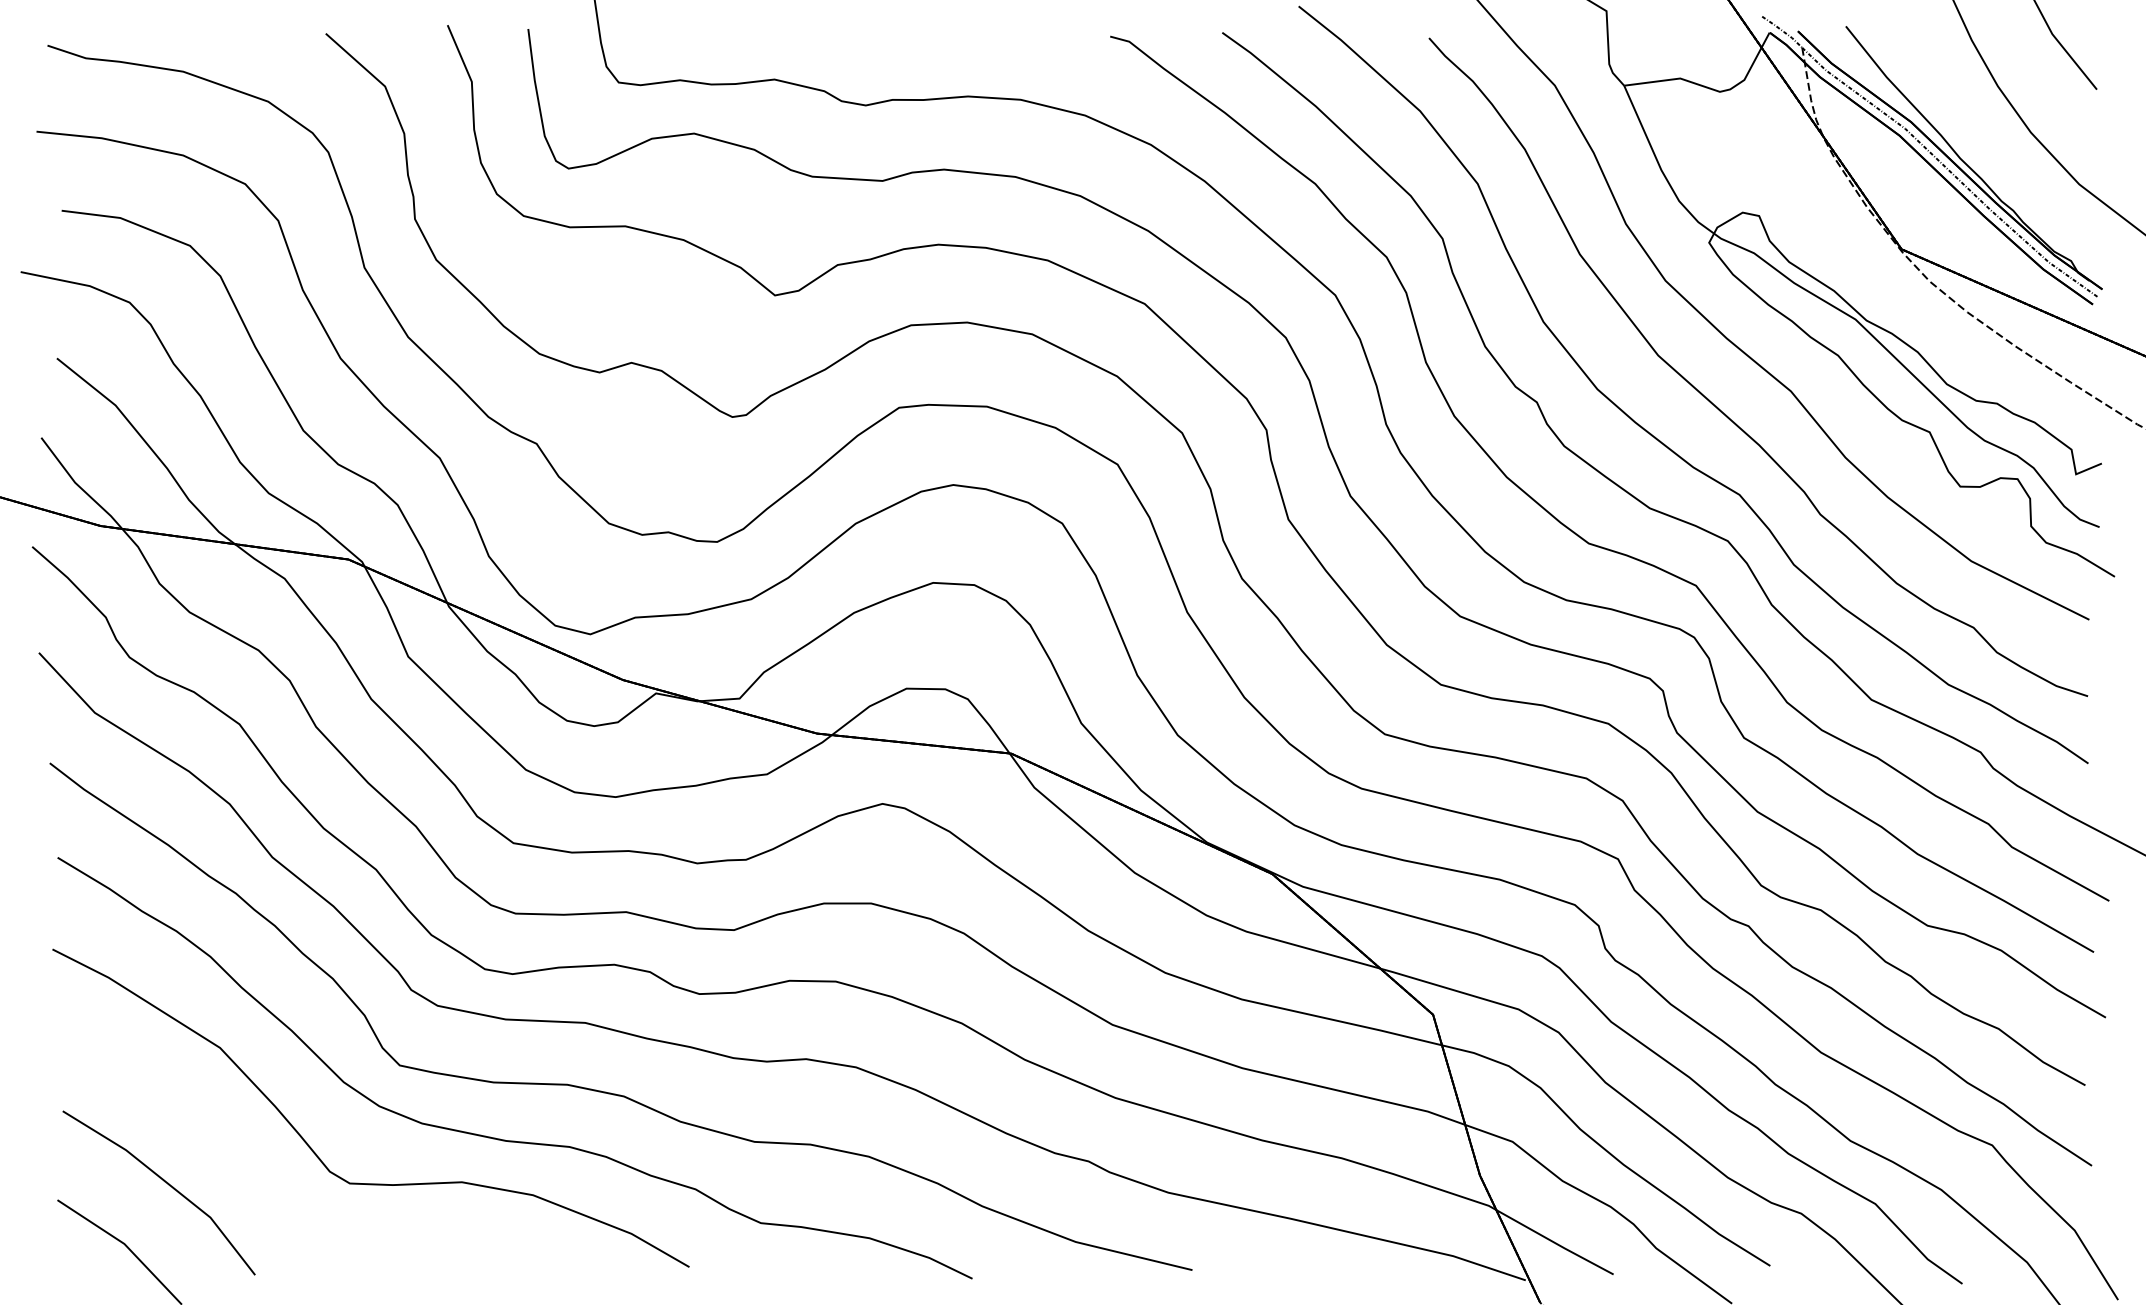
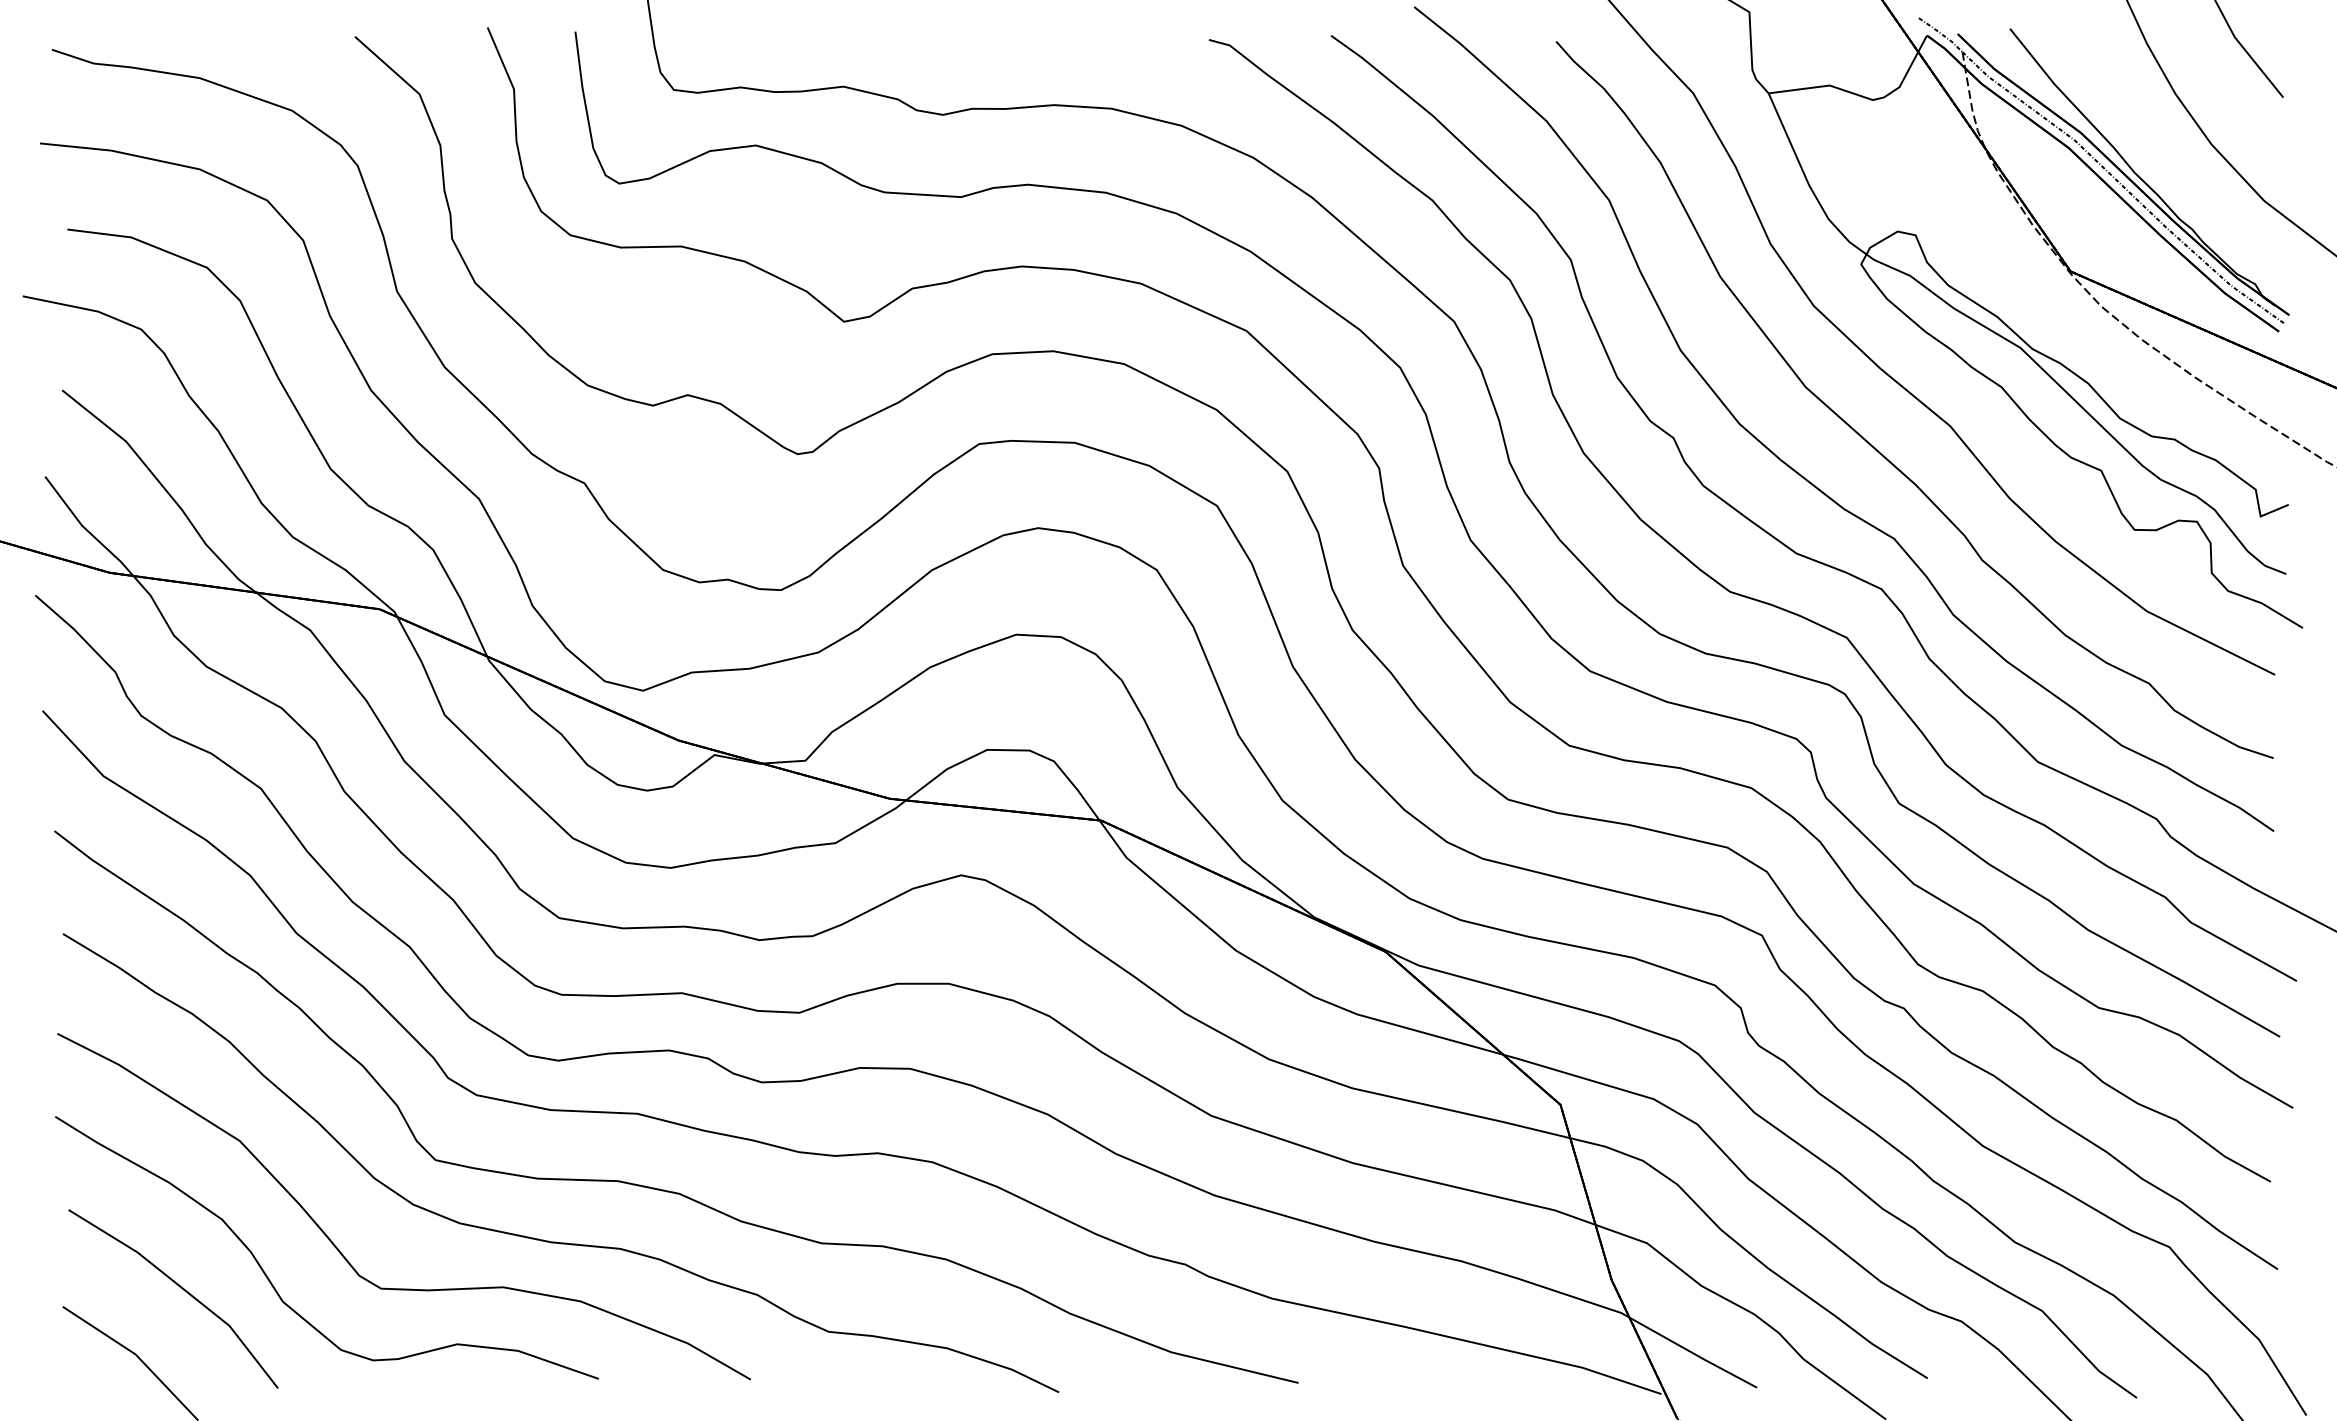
part: (251, 1180) -> (274, 1285), added

